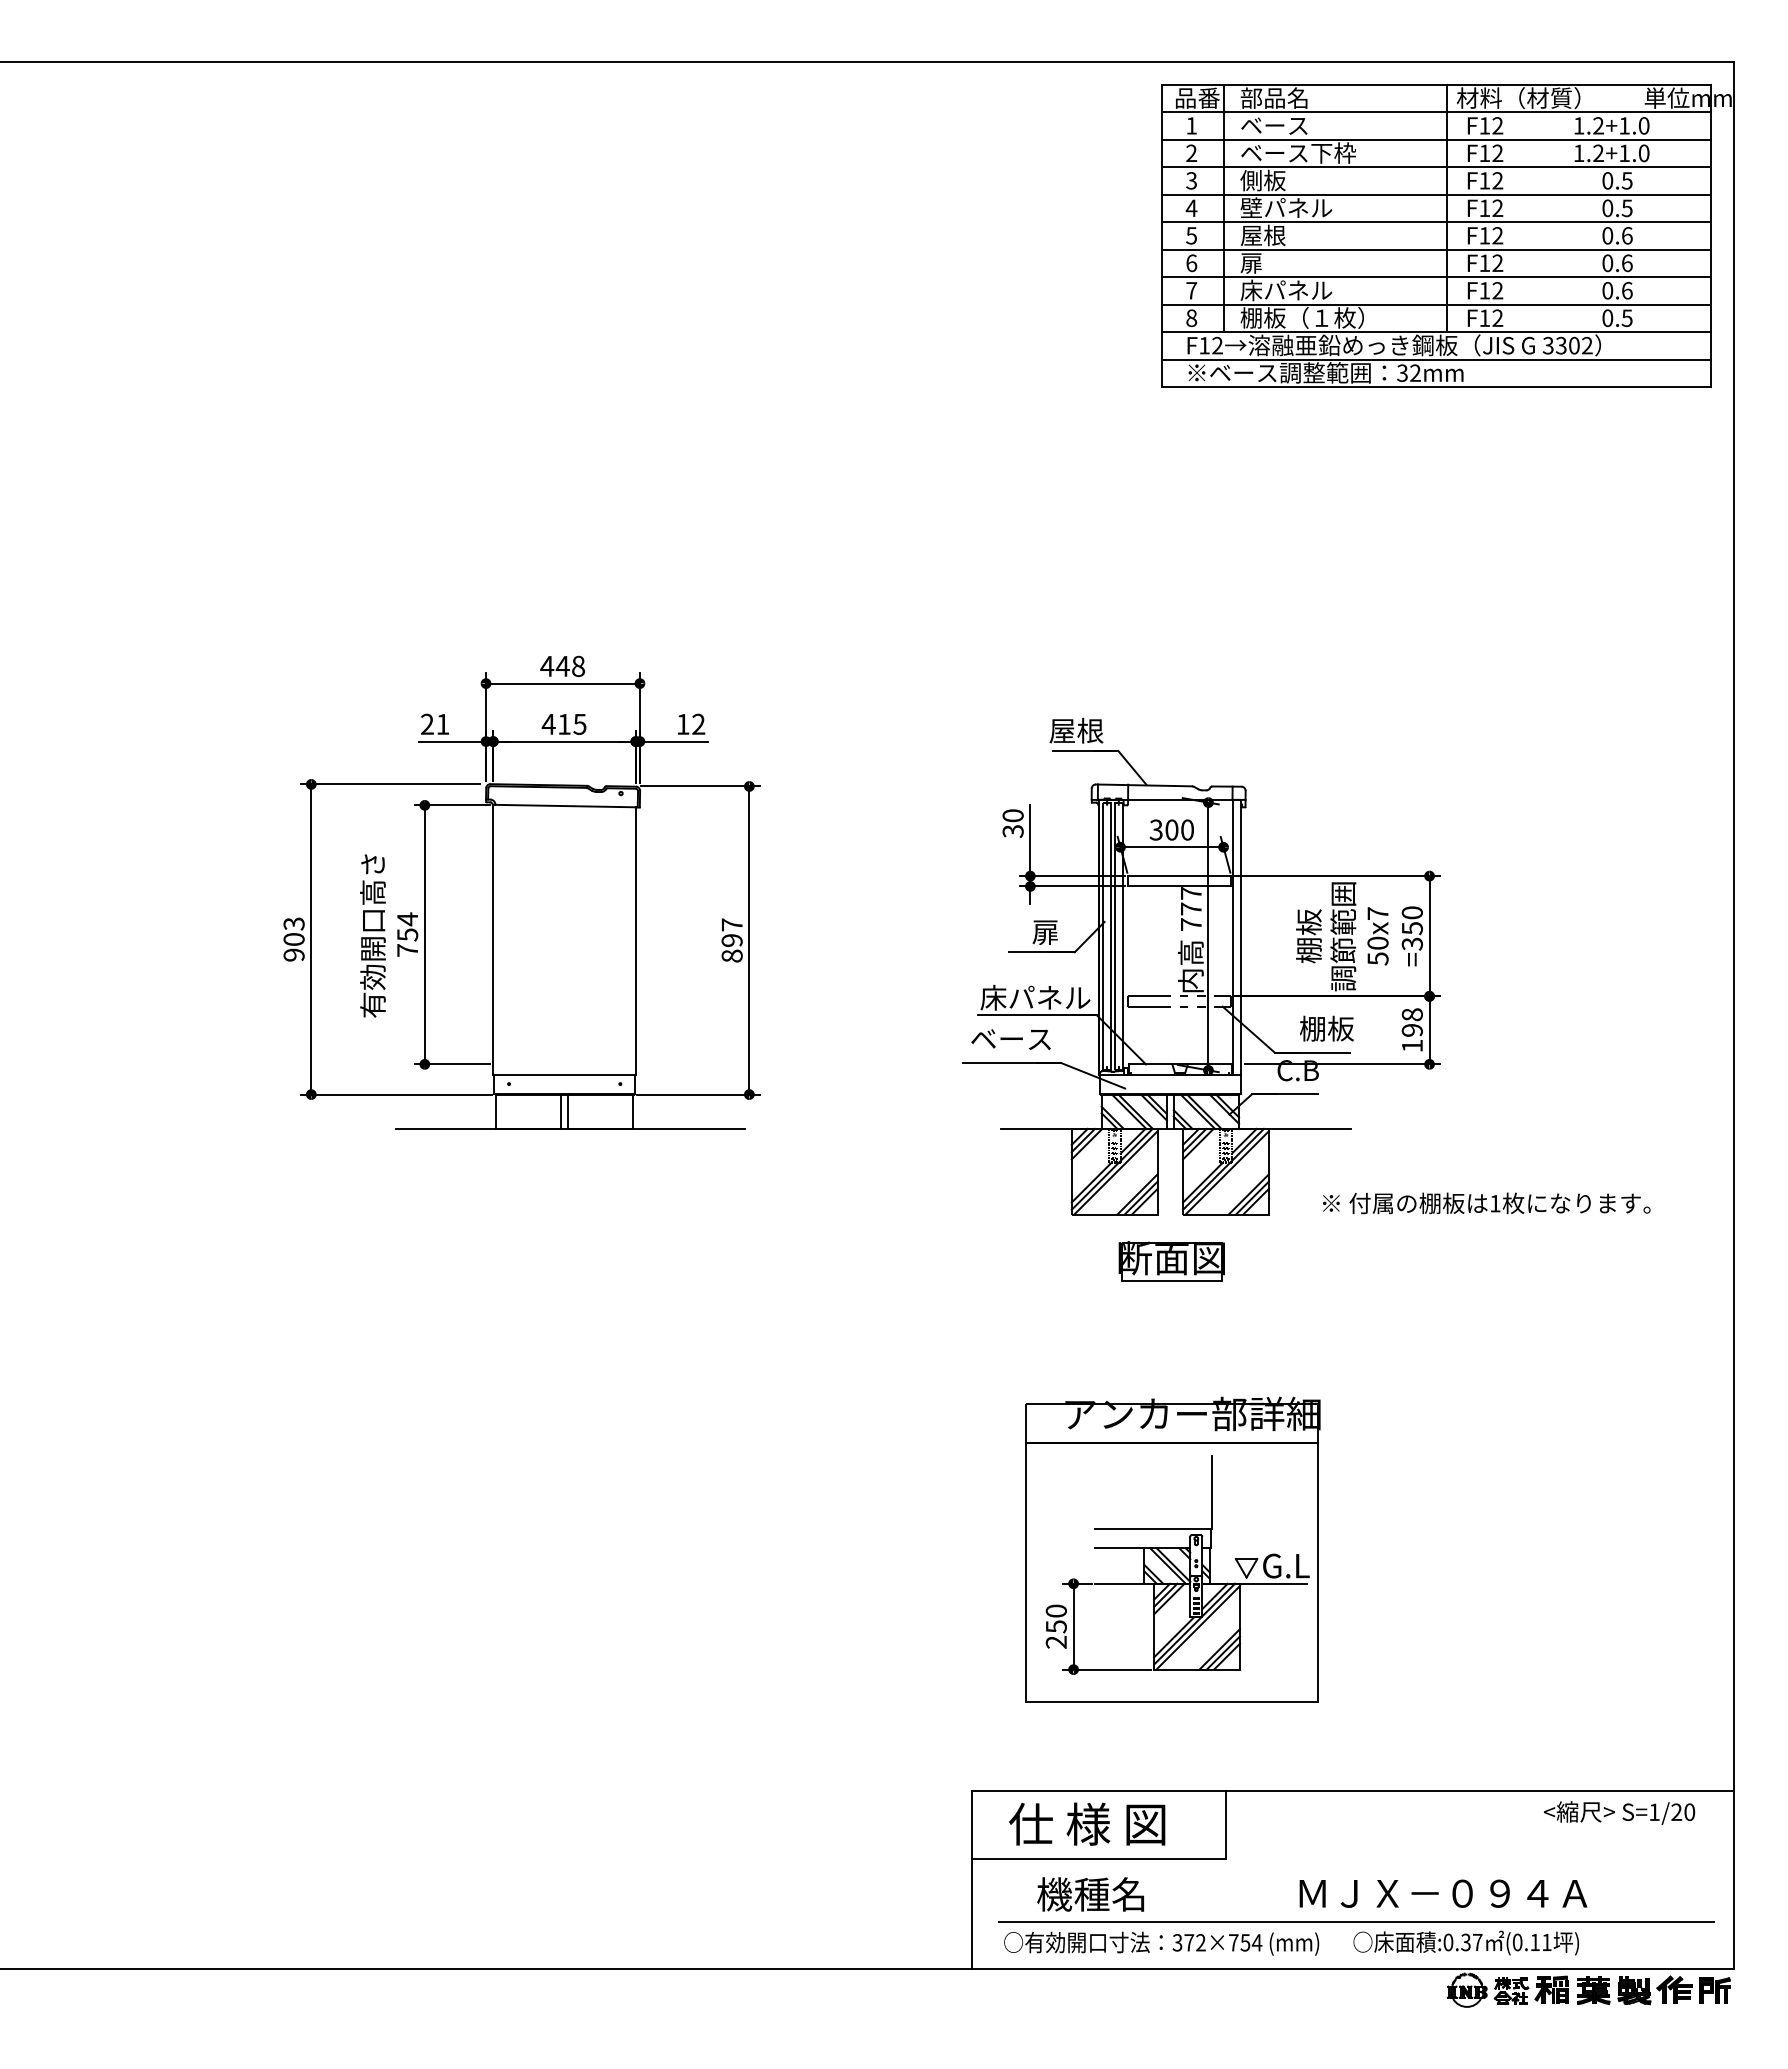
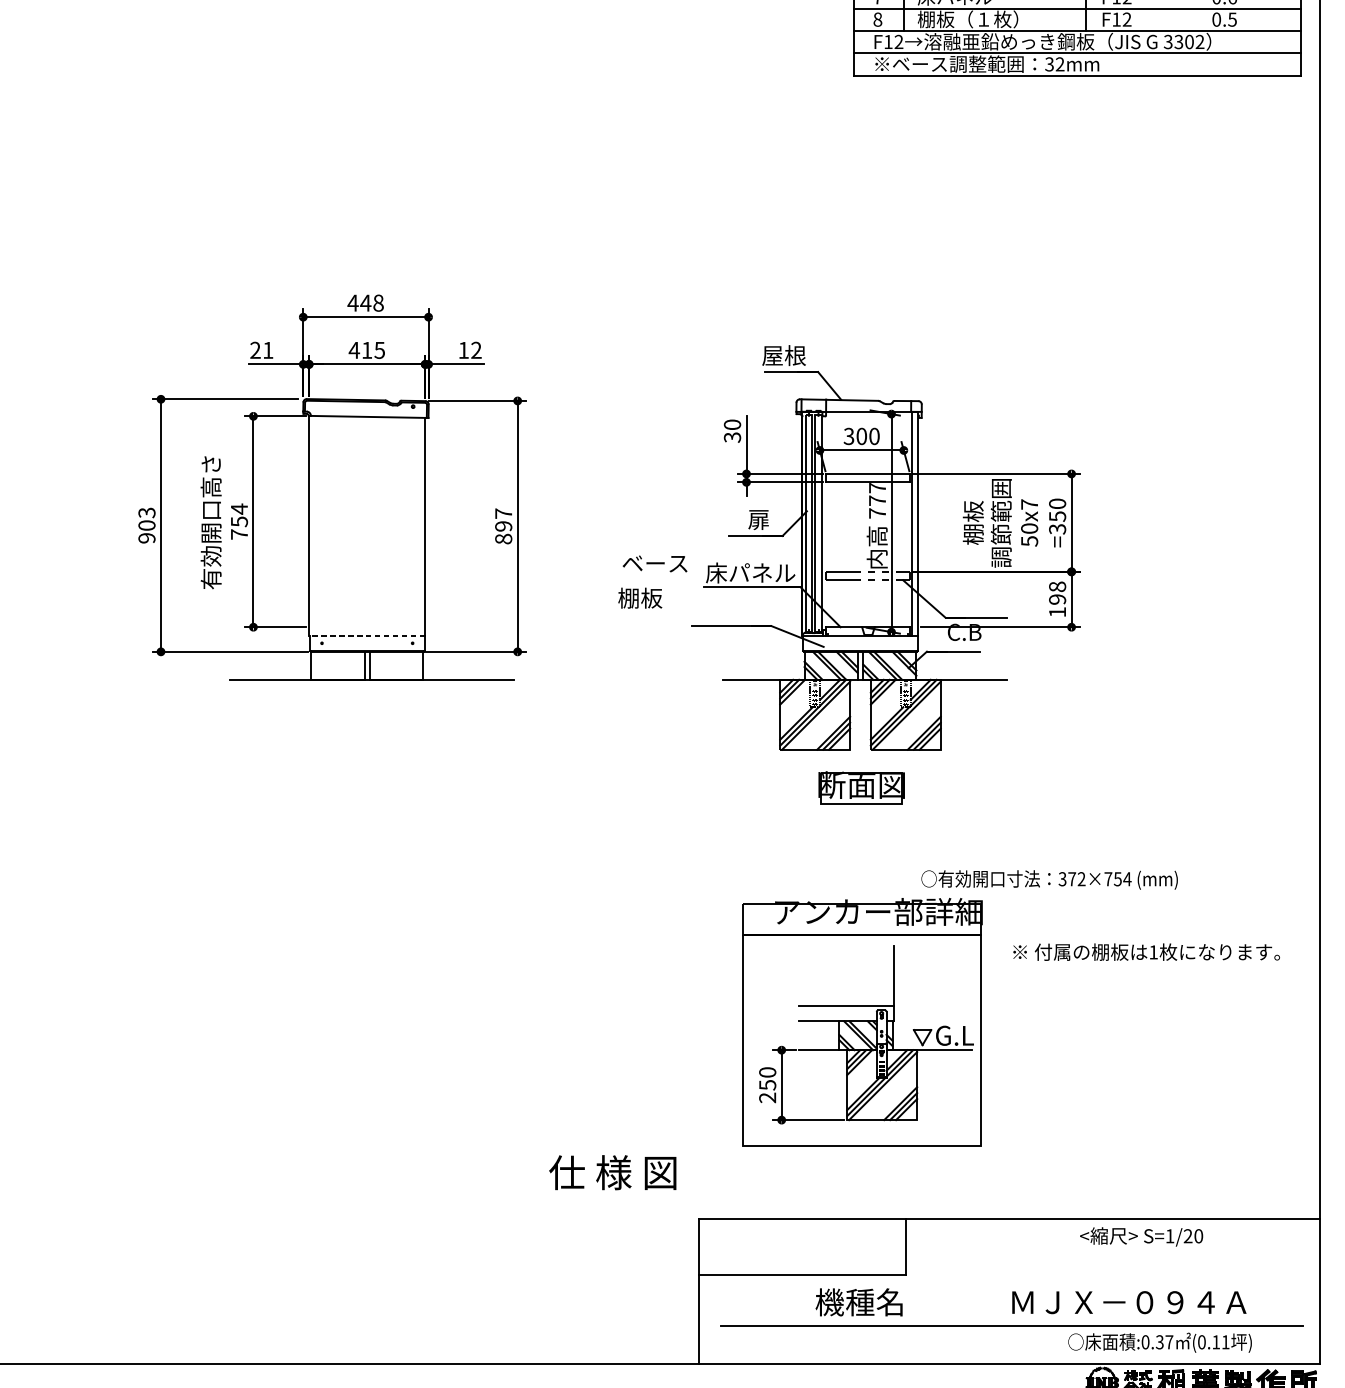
text: (1326, 1028) -> (639, 598), moved
text: (1010, 1039) -> (654, 563), moved
line: (564, 1074) -> (367, 635), solid -> dashed
text: (1486, 1203) -> (1146, 952), moved
text: (1619, 1812) -> (1141, 1236), moved
text: (1087, 1823) -> (613, 1172), moved
text: (1443, 1893) -> (1129, 1302), moved
text: (1090, 1894) -> (858, 1302), moved
text: (1465, 1942) -> (1159, 1342), moved
text: (1161, 1943) -> (1049, 879), moved

